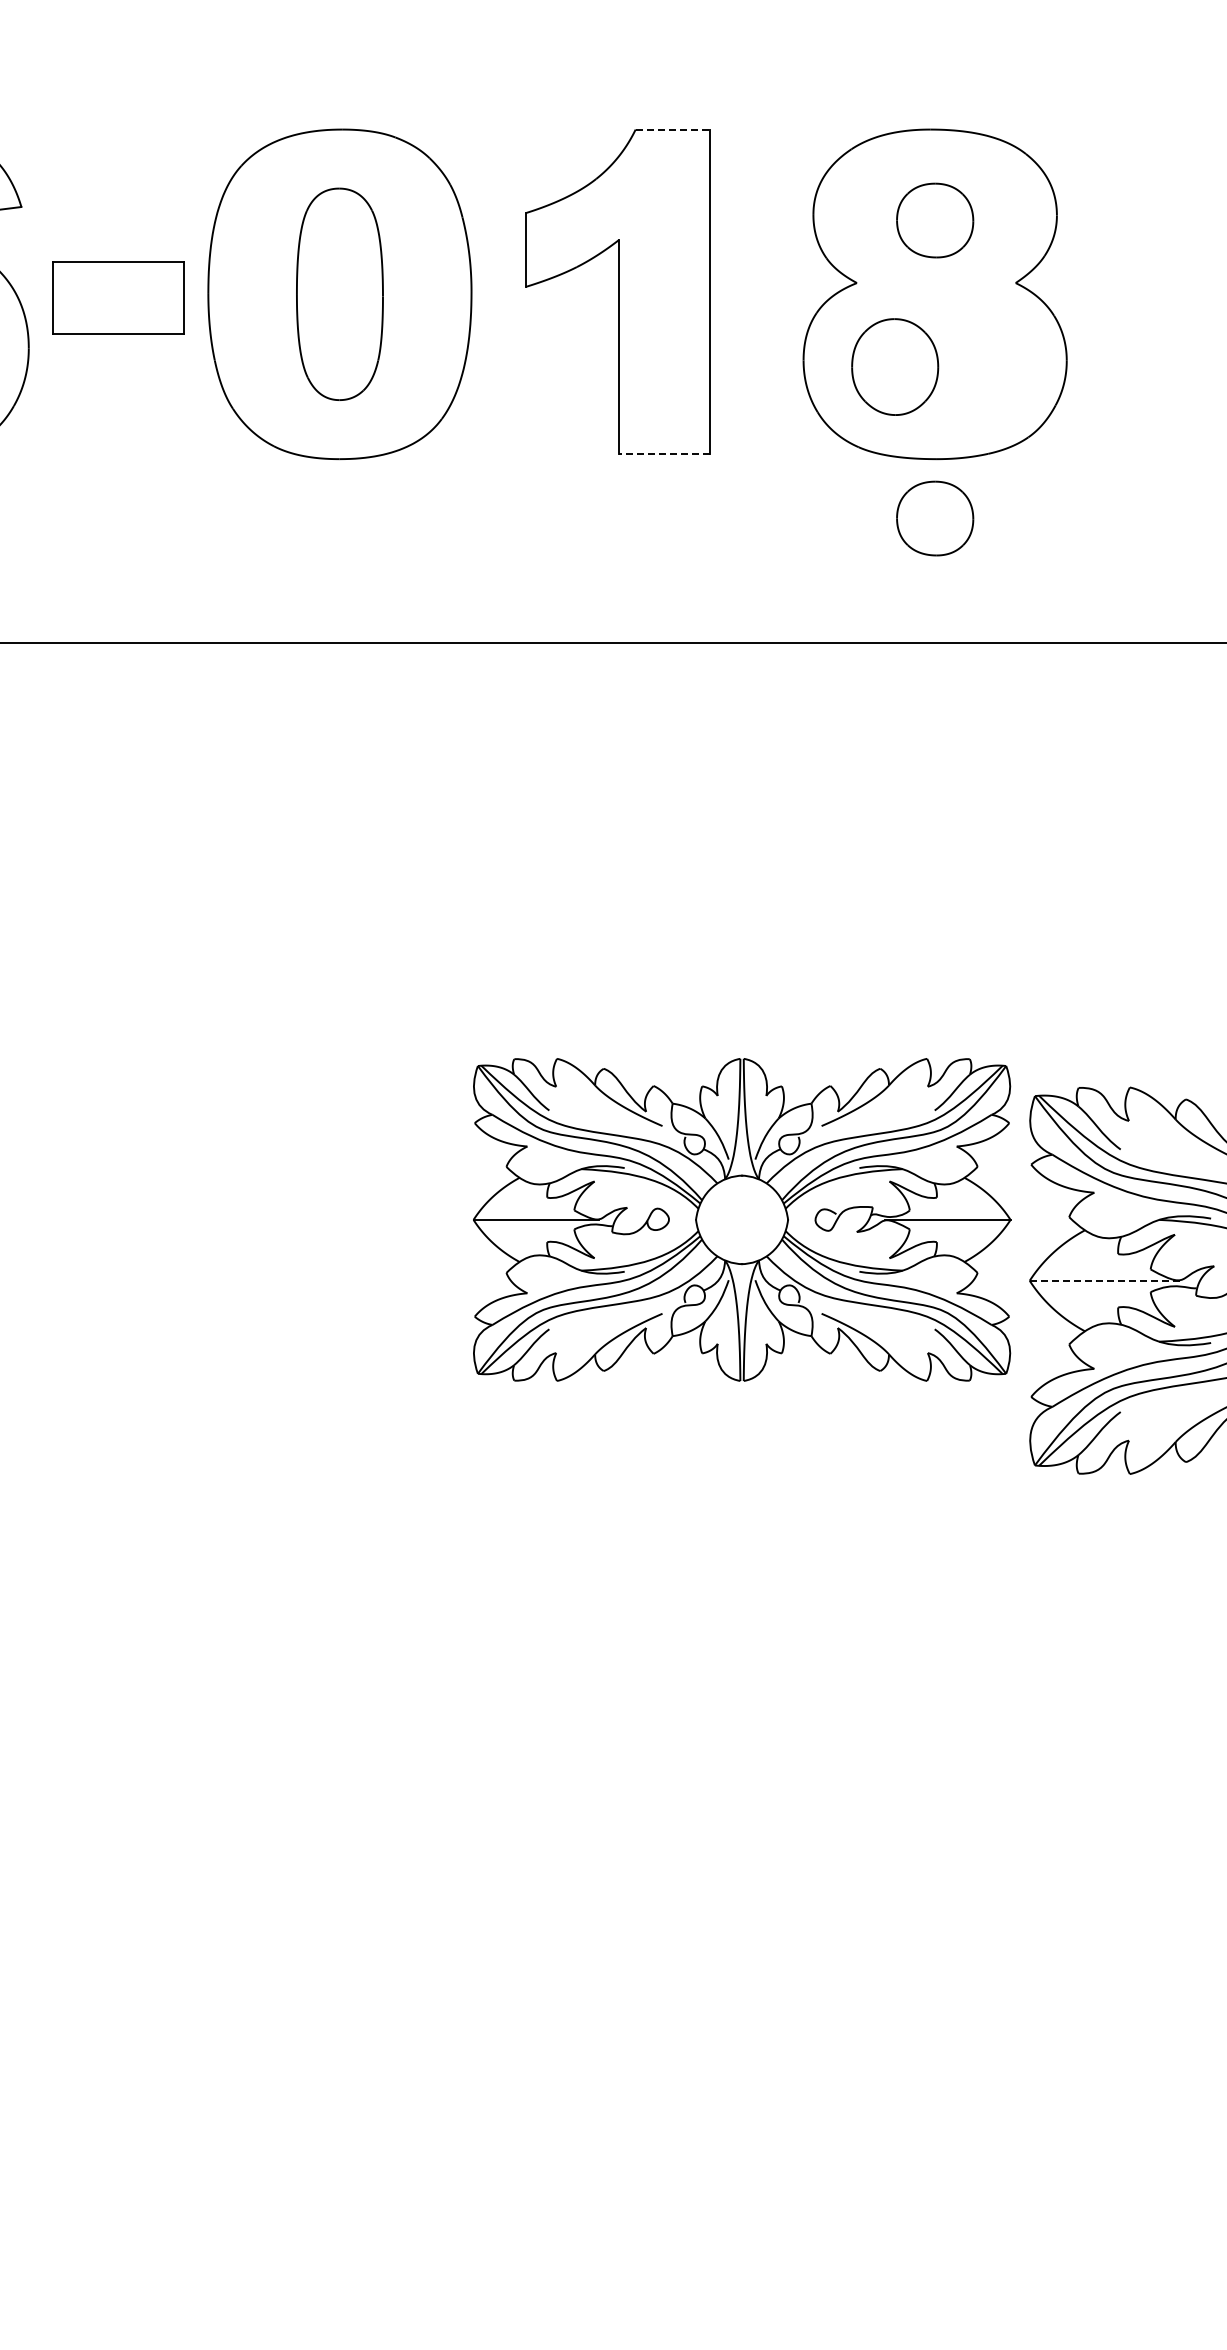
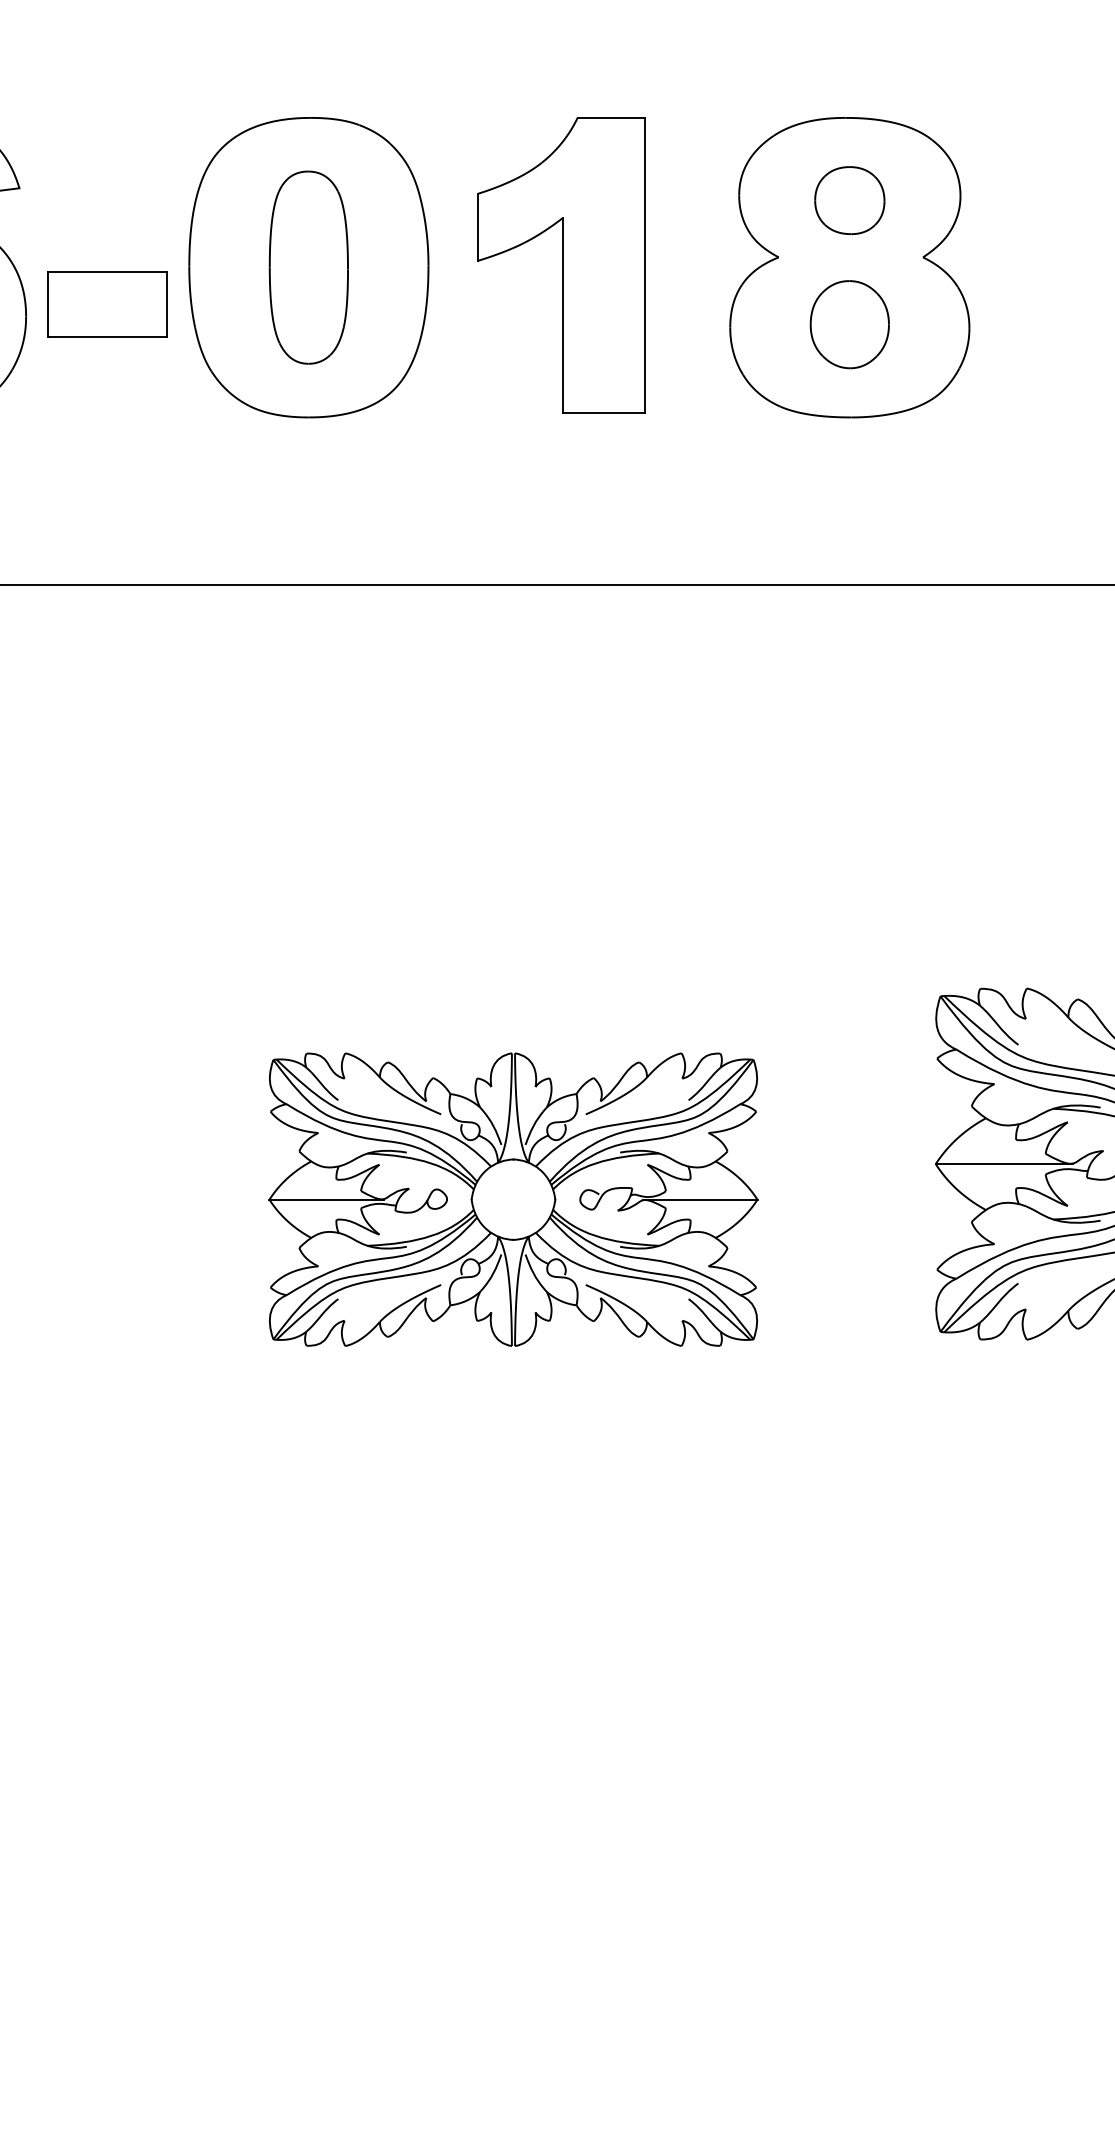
line: (673, 129) -> (612, 117), dashed -> solid
part: (118, 297) -> (107, 304), moved
part: (895, 366) -> (850, 324), moved
line: (664, 454) -> (603, 413), dashed -> solid
part: (935, 518) -> (850, 471), removed
part: (742, 1219) -> (513, 1199), moved
line: (1105, 1280) -> (1004, 1163), dashed -> solid

